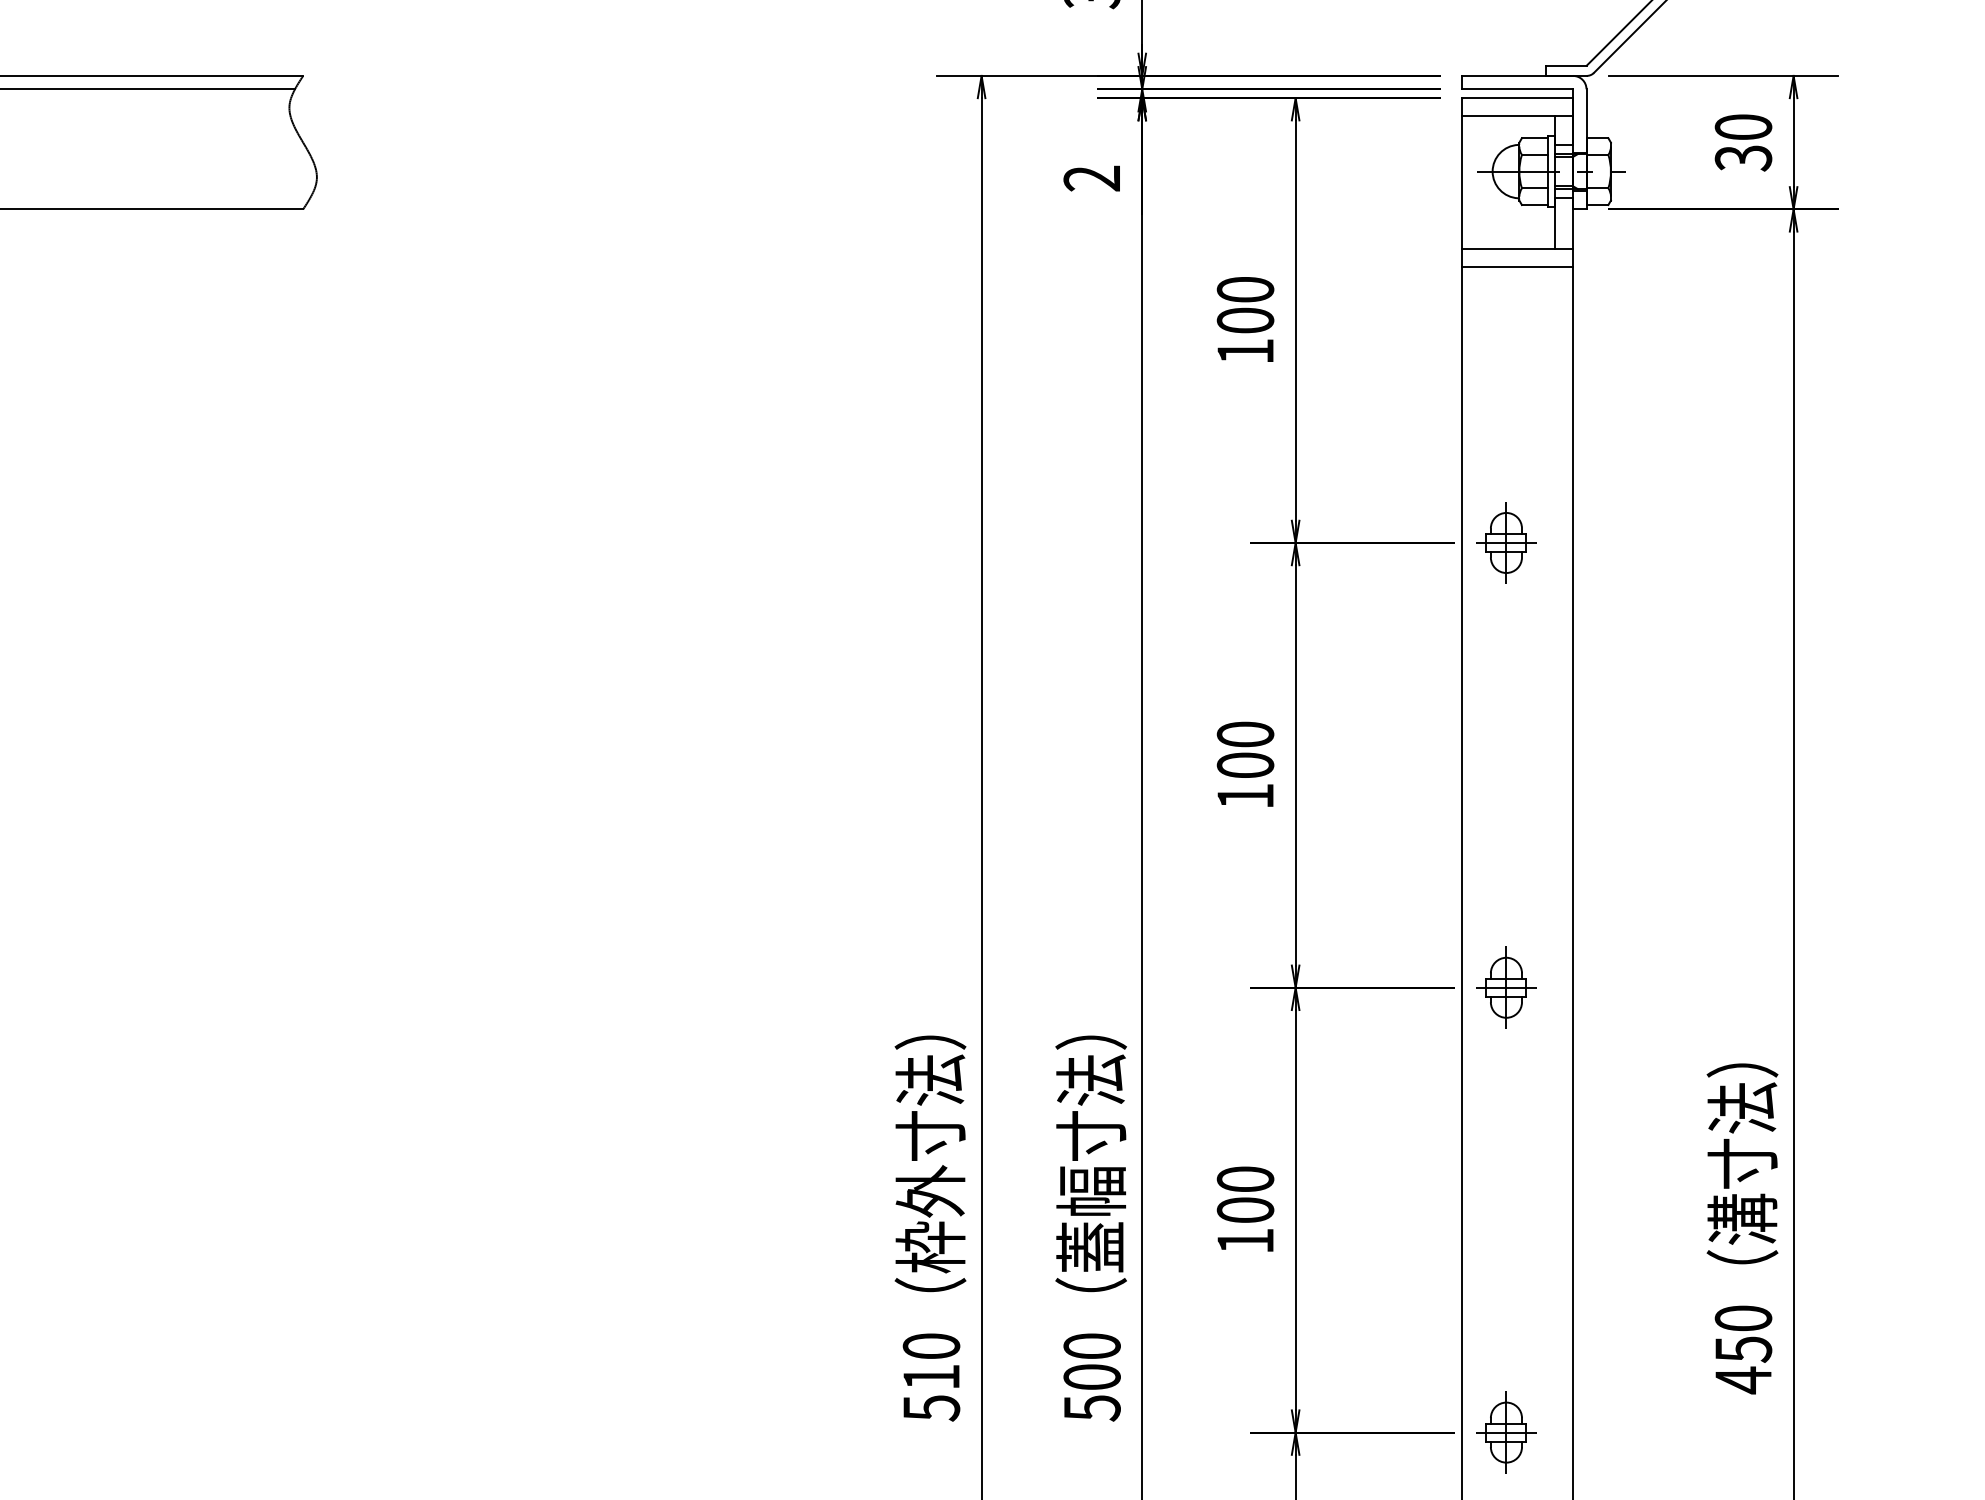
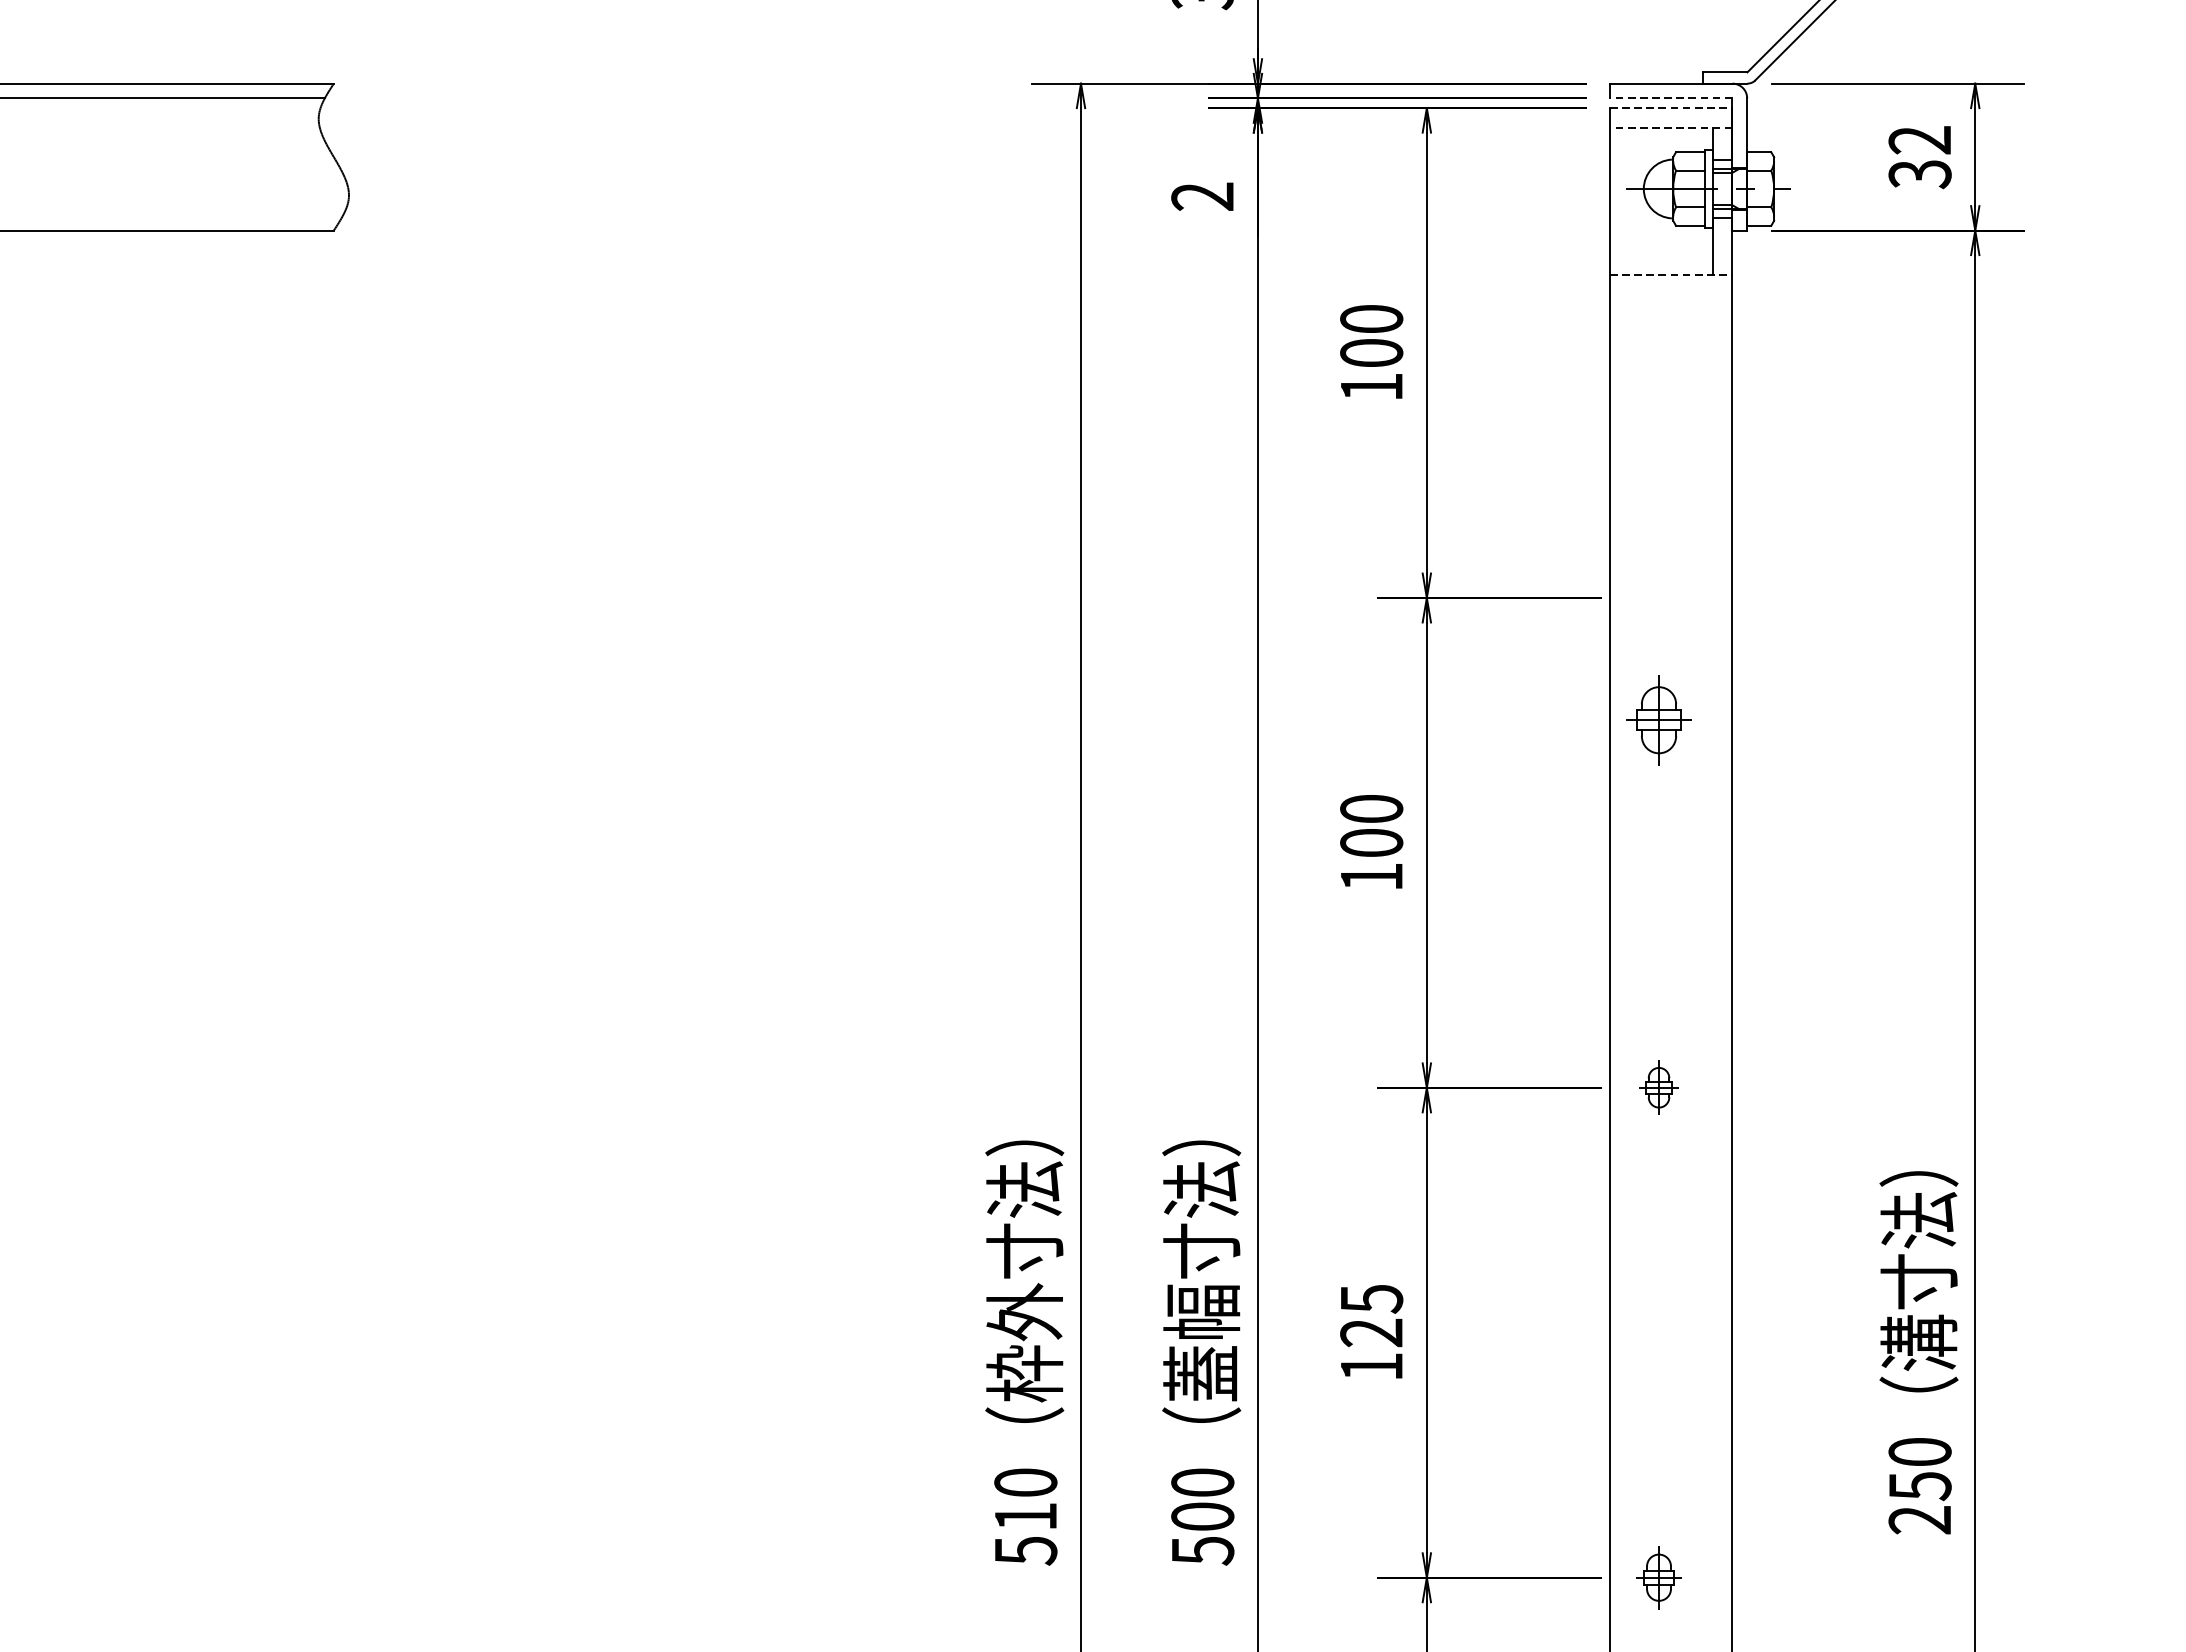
line: (1517, 89) -> (1671, 98), solid -> dashed
line: (1517, 98) -> (1671, 108), solid -> dashed
line: (1517, 115) -> (1671, 127), solid -> dashed
text: (1743, 127) -> (1920, 140), 30 -> 32
line: (1517, 249) -> (1671, 274), solid -> dashed
line: (1517, 267) -> (1671, 294), removed
part: (1506, 542) -> (1659, 719), moved
part: (1506, 987) -> (1659, 1087), size x0.6
text: (1245, 1194) -> (1371, 1315), 100 -> 125
text: (1742, 1380) -> (1918, 1520), 450 -> 250
part: (1506, 1432) -> (1659, 1577), size x0.7

